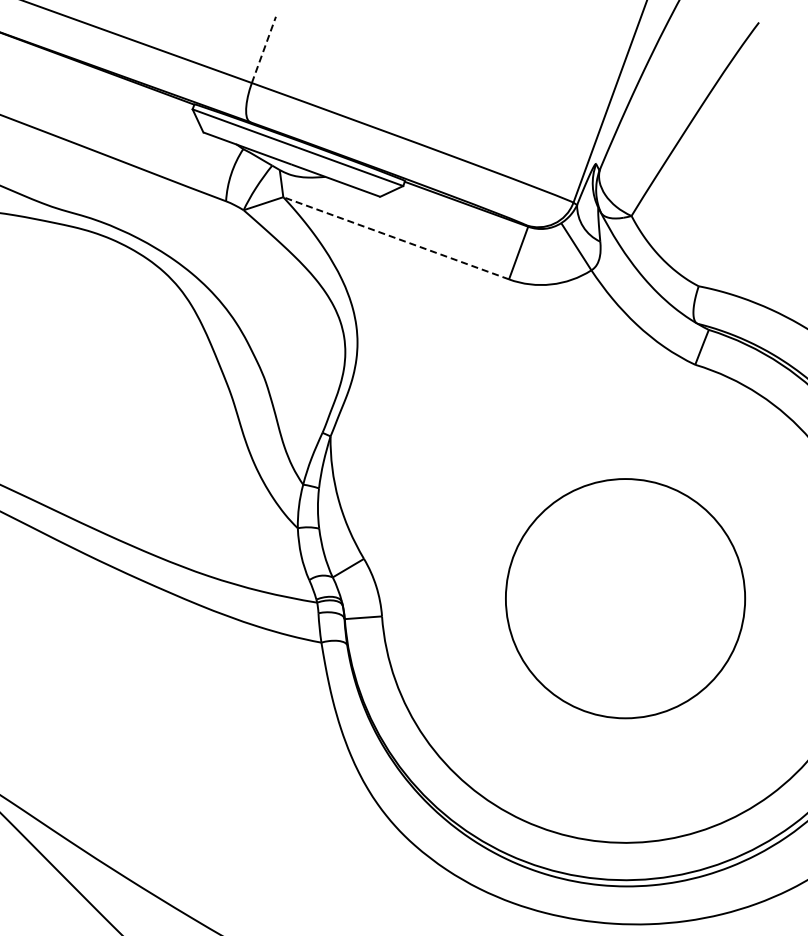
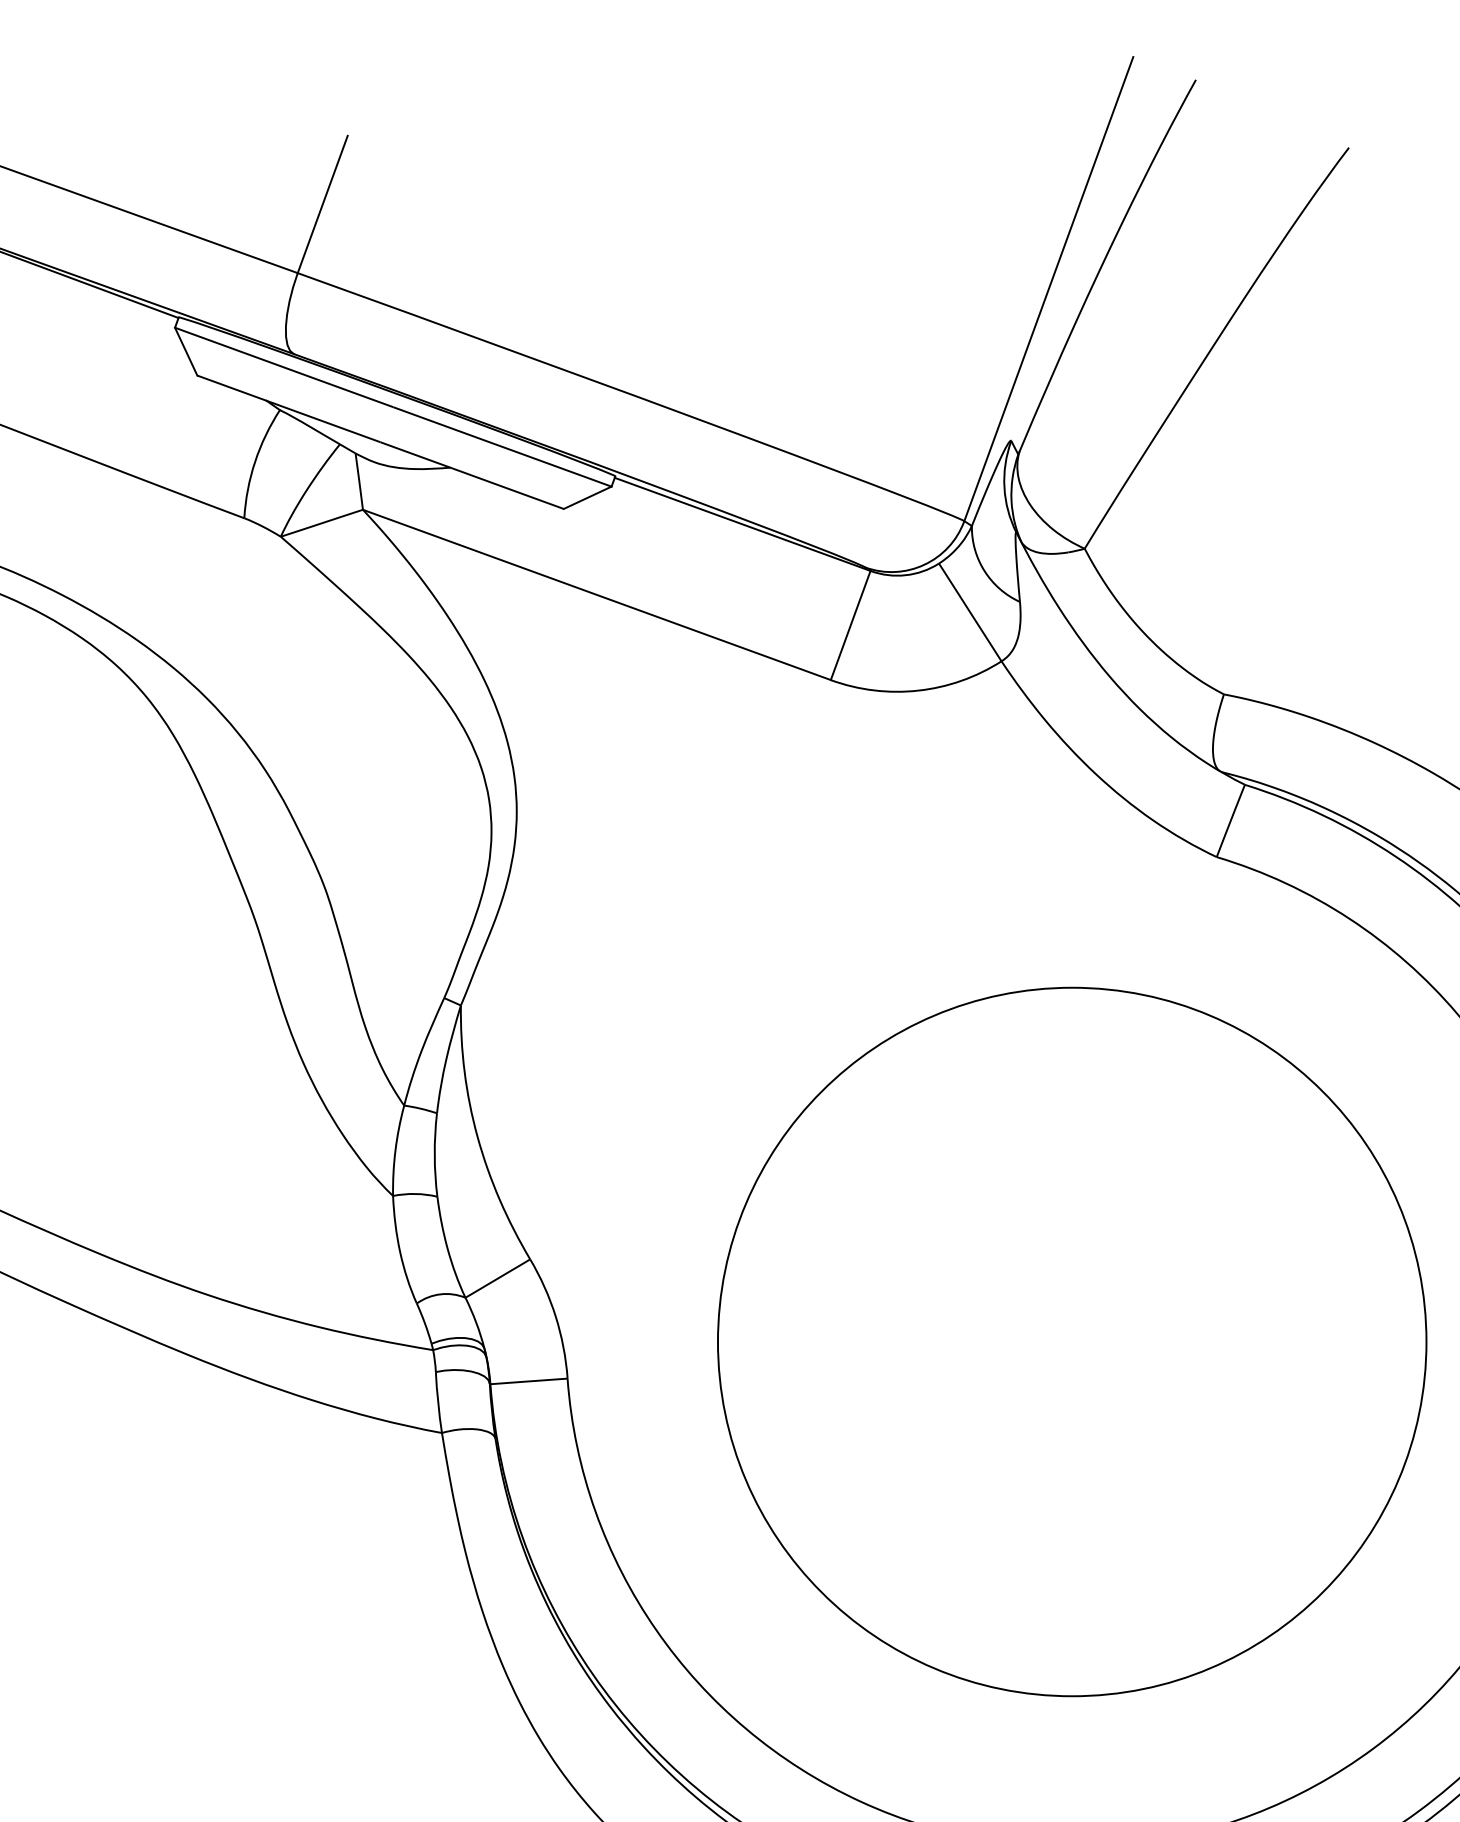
line: (264, 49) -> (323, 203), dashed -> solid
line: (395, 238) -> (595, 595), dashed -> solid
circle: (625, 598) -> (1072, 1341), size x1.43

